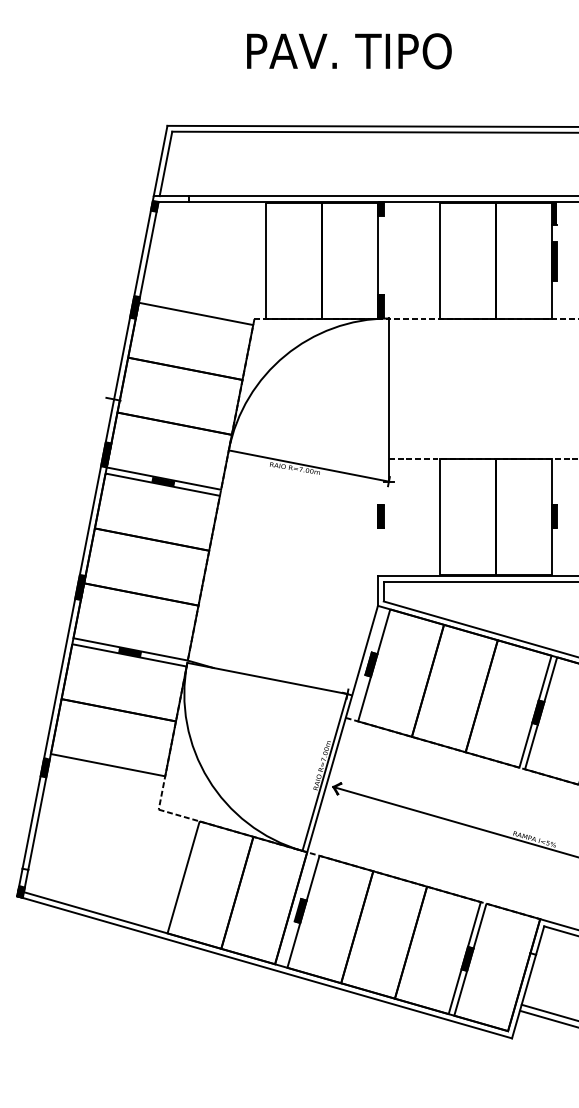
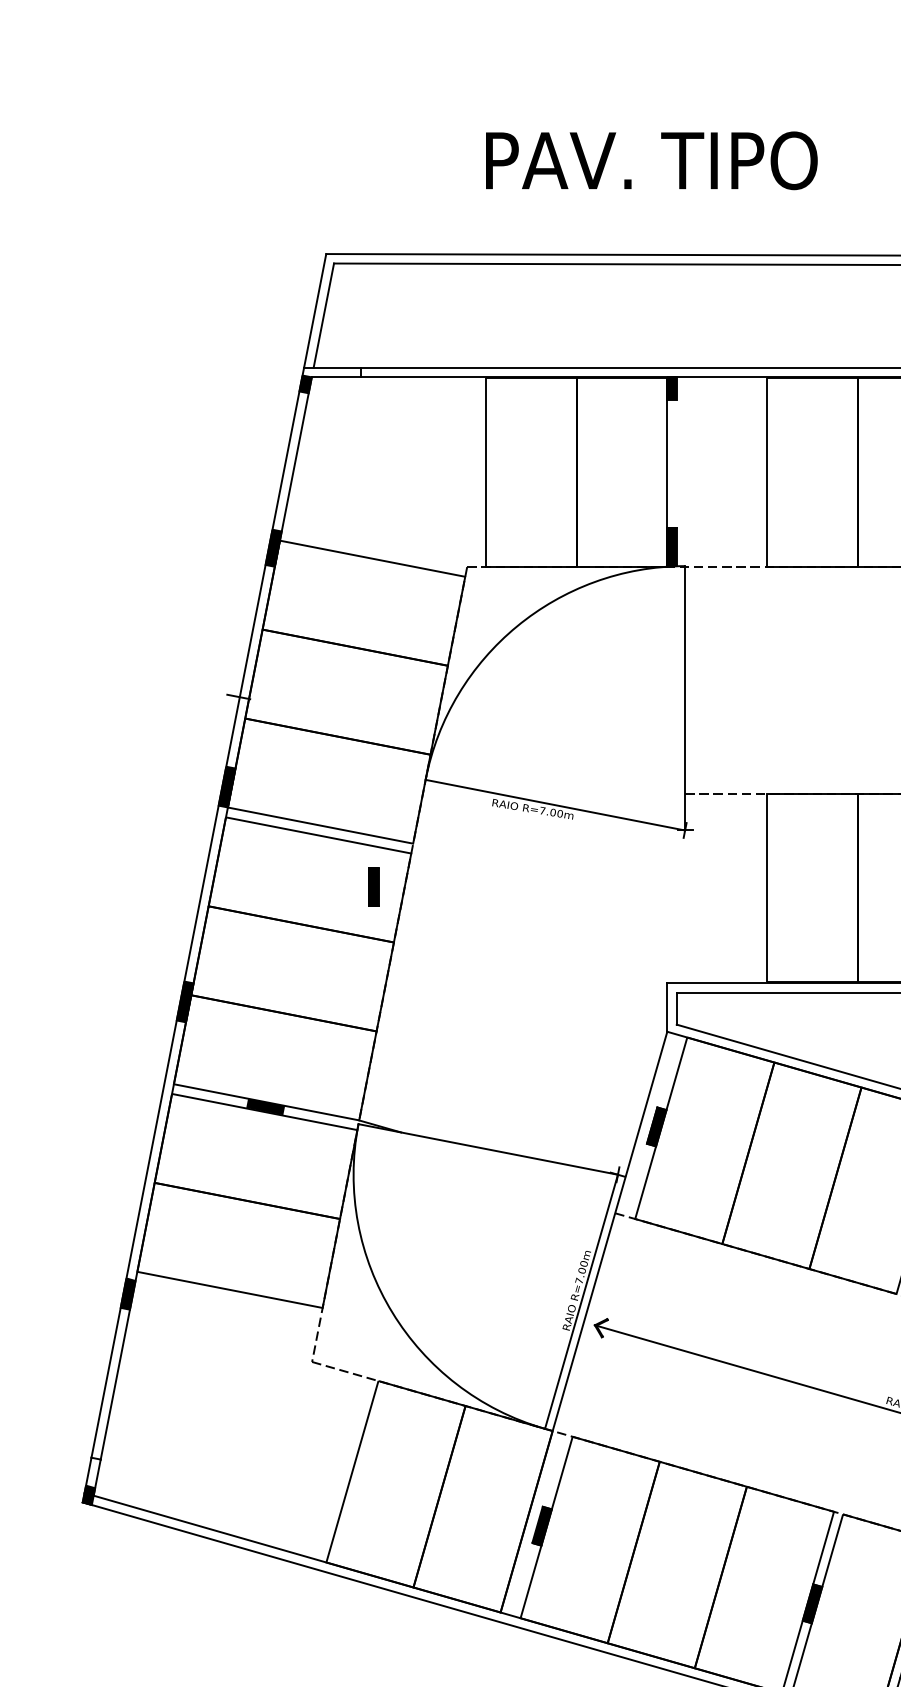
text: (349, 51) -> (651, 161), moved
fill: (163, 481) -> (319, 830), removed
part: (380, 516) -> (373, 886), moved

